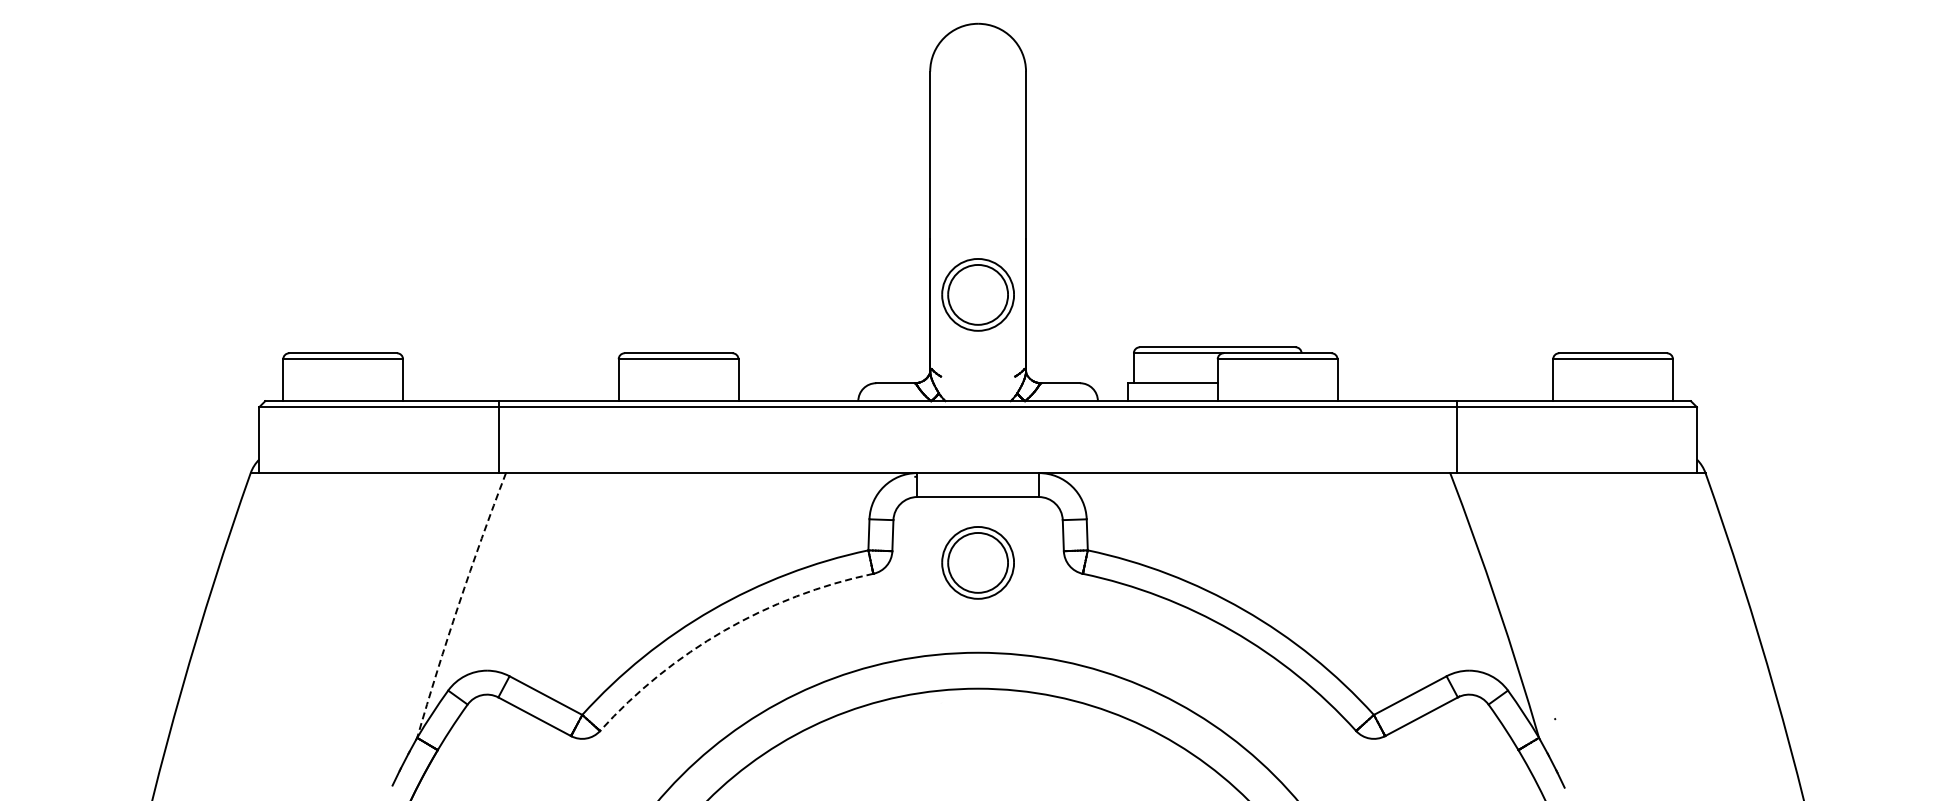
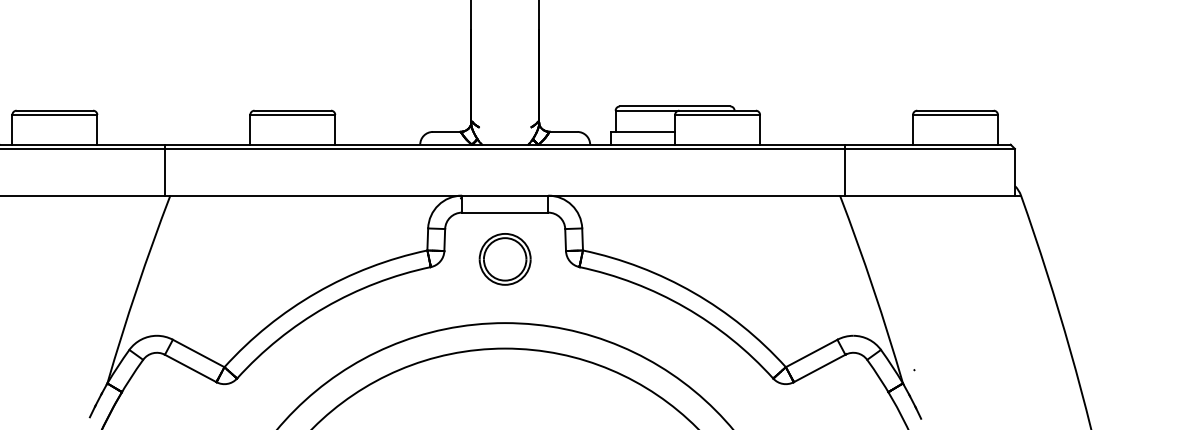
part: (977, 294) -> (504, 69), removed
arc: (458, 604) -> (136, 288), dashed -> solid
arc: (724, 630) -> (325, 307), dashed -> solid

